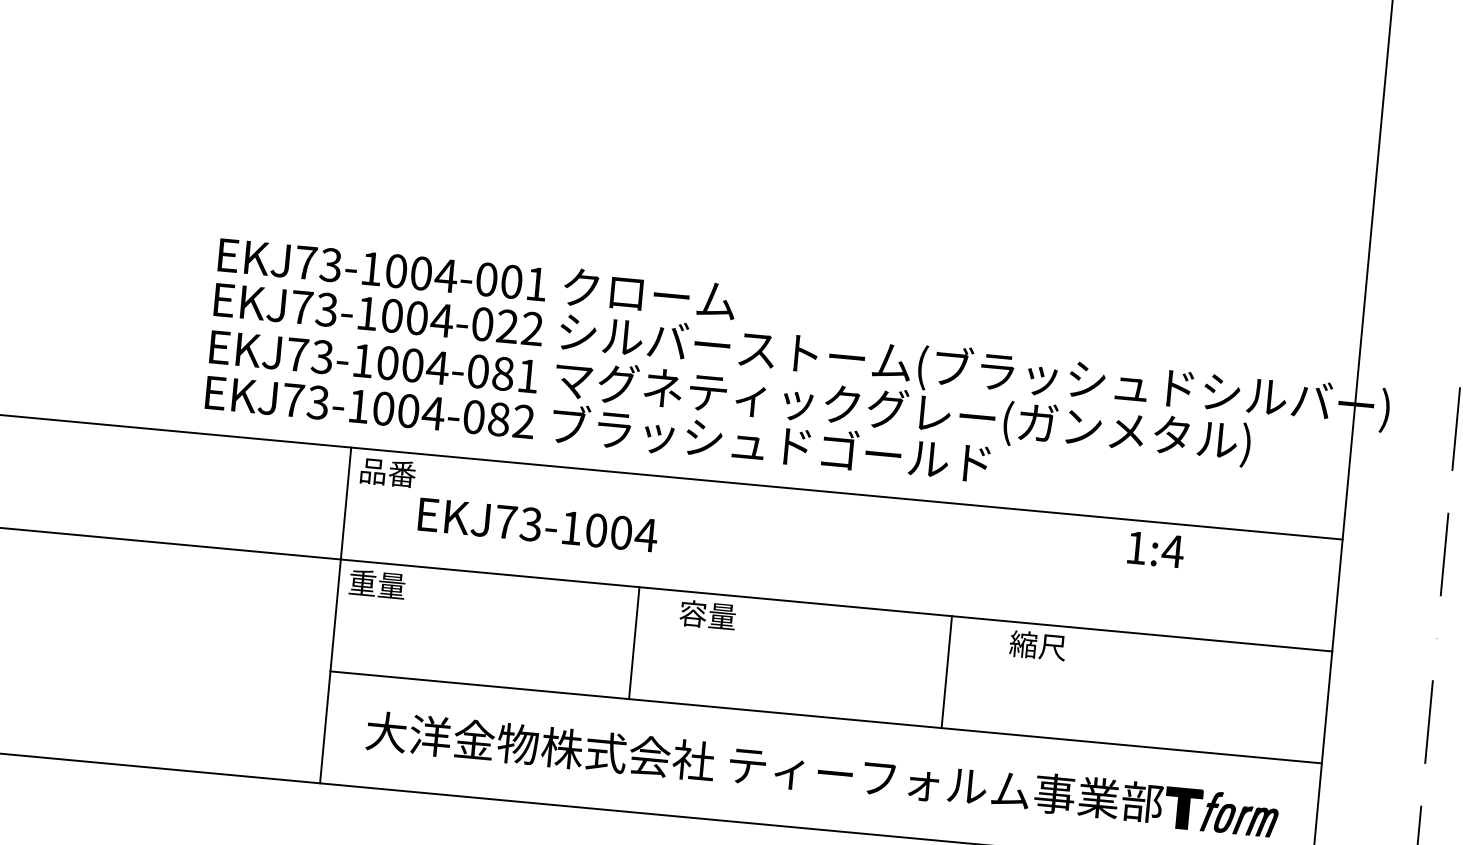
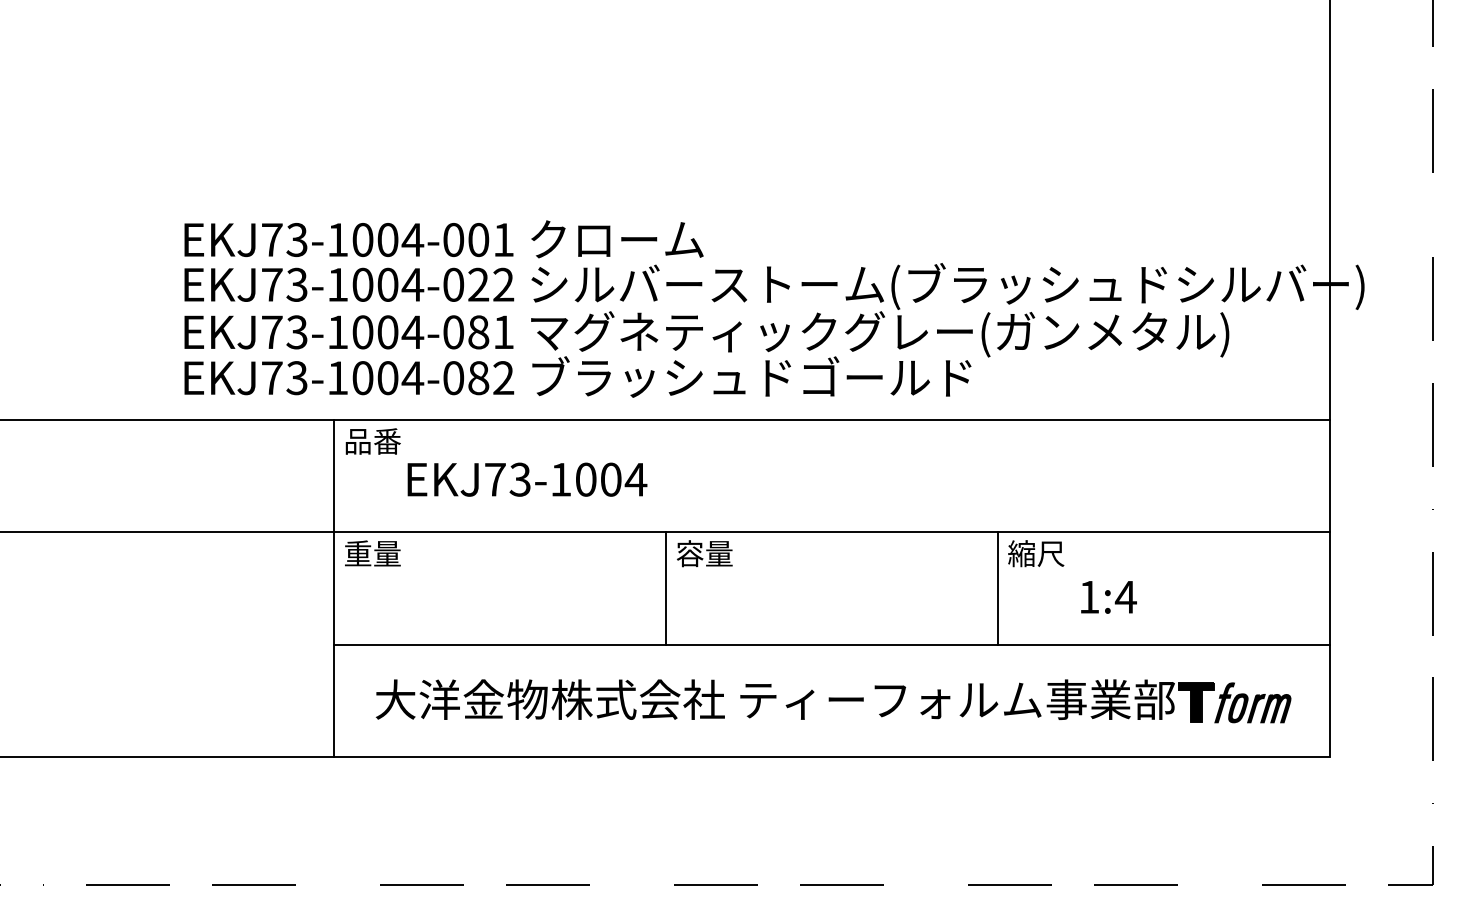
text: (1155, 550) -> (1108, 597), moved
line: (634, 643) -> (666, 588), moved
line: (946, 672) -> (997, 588), moved

